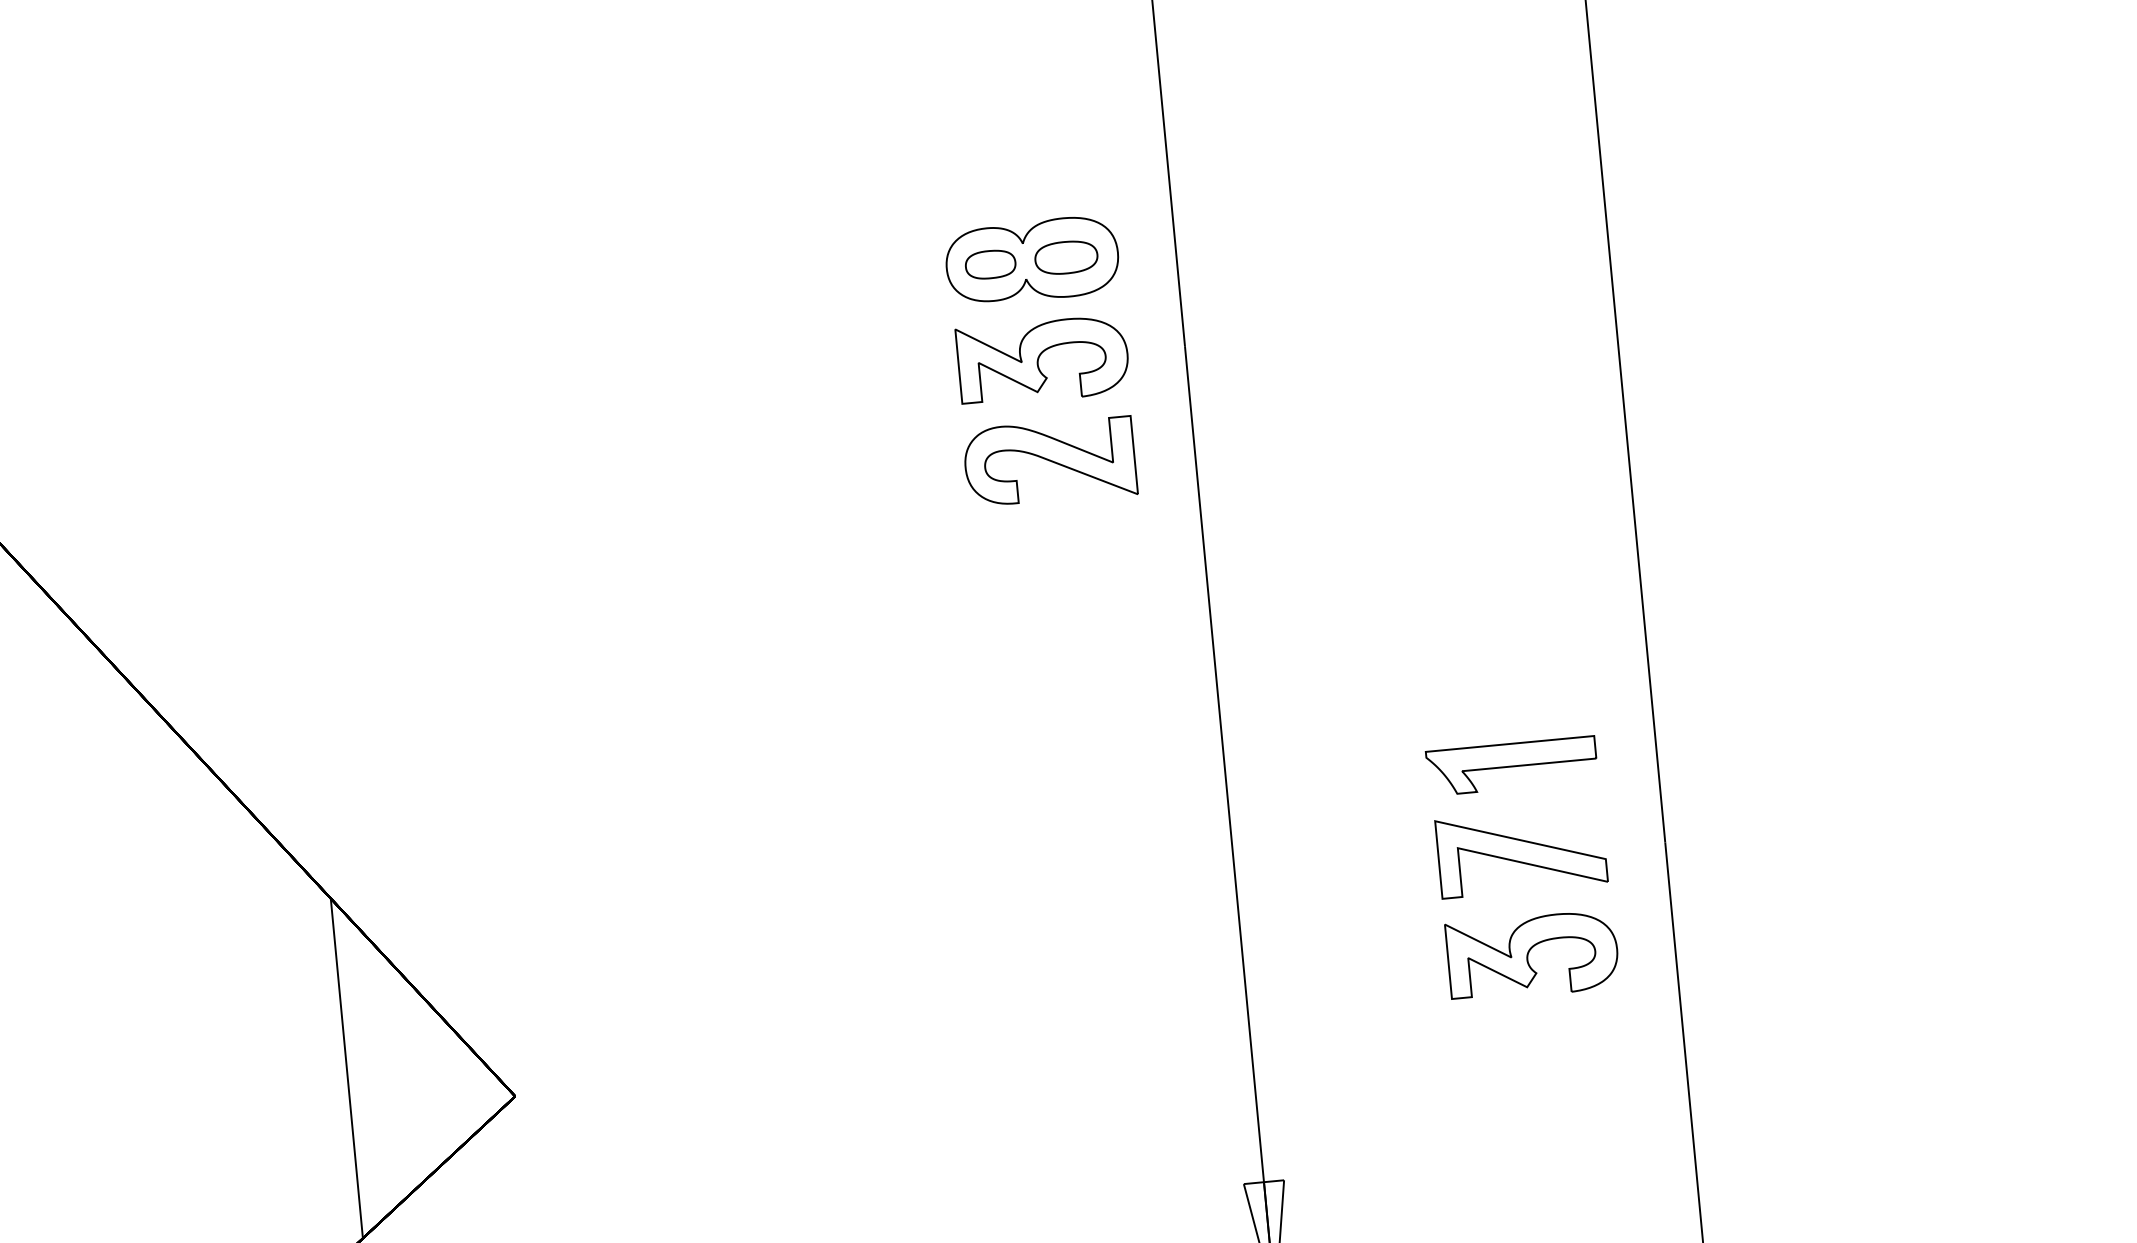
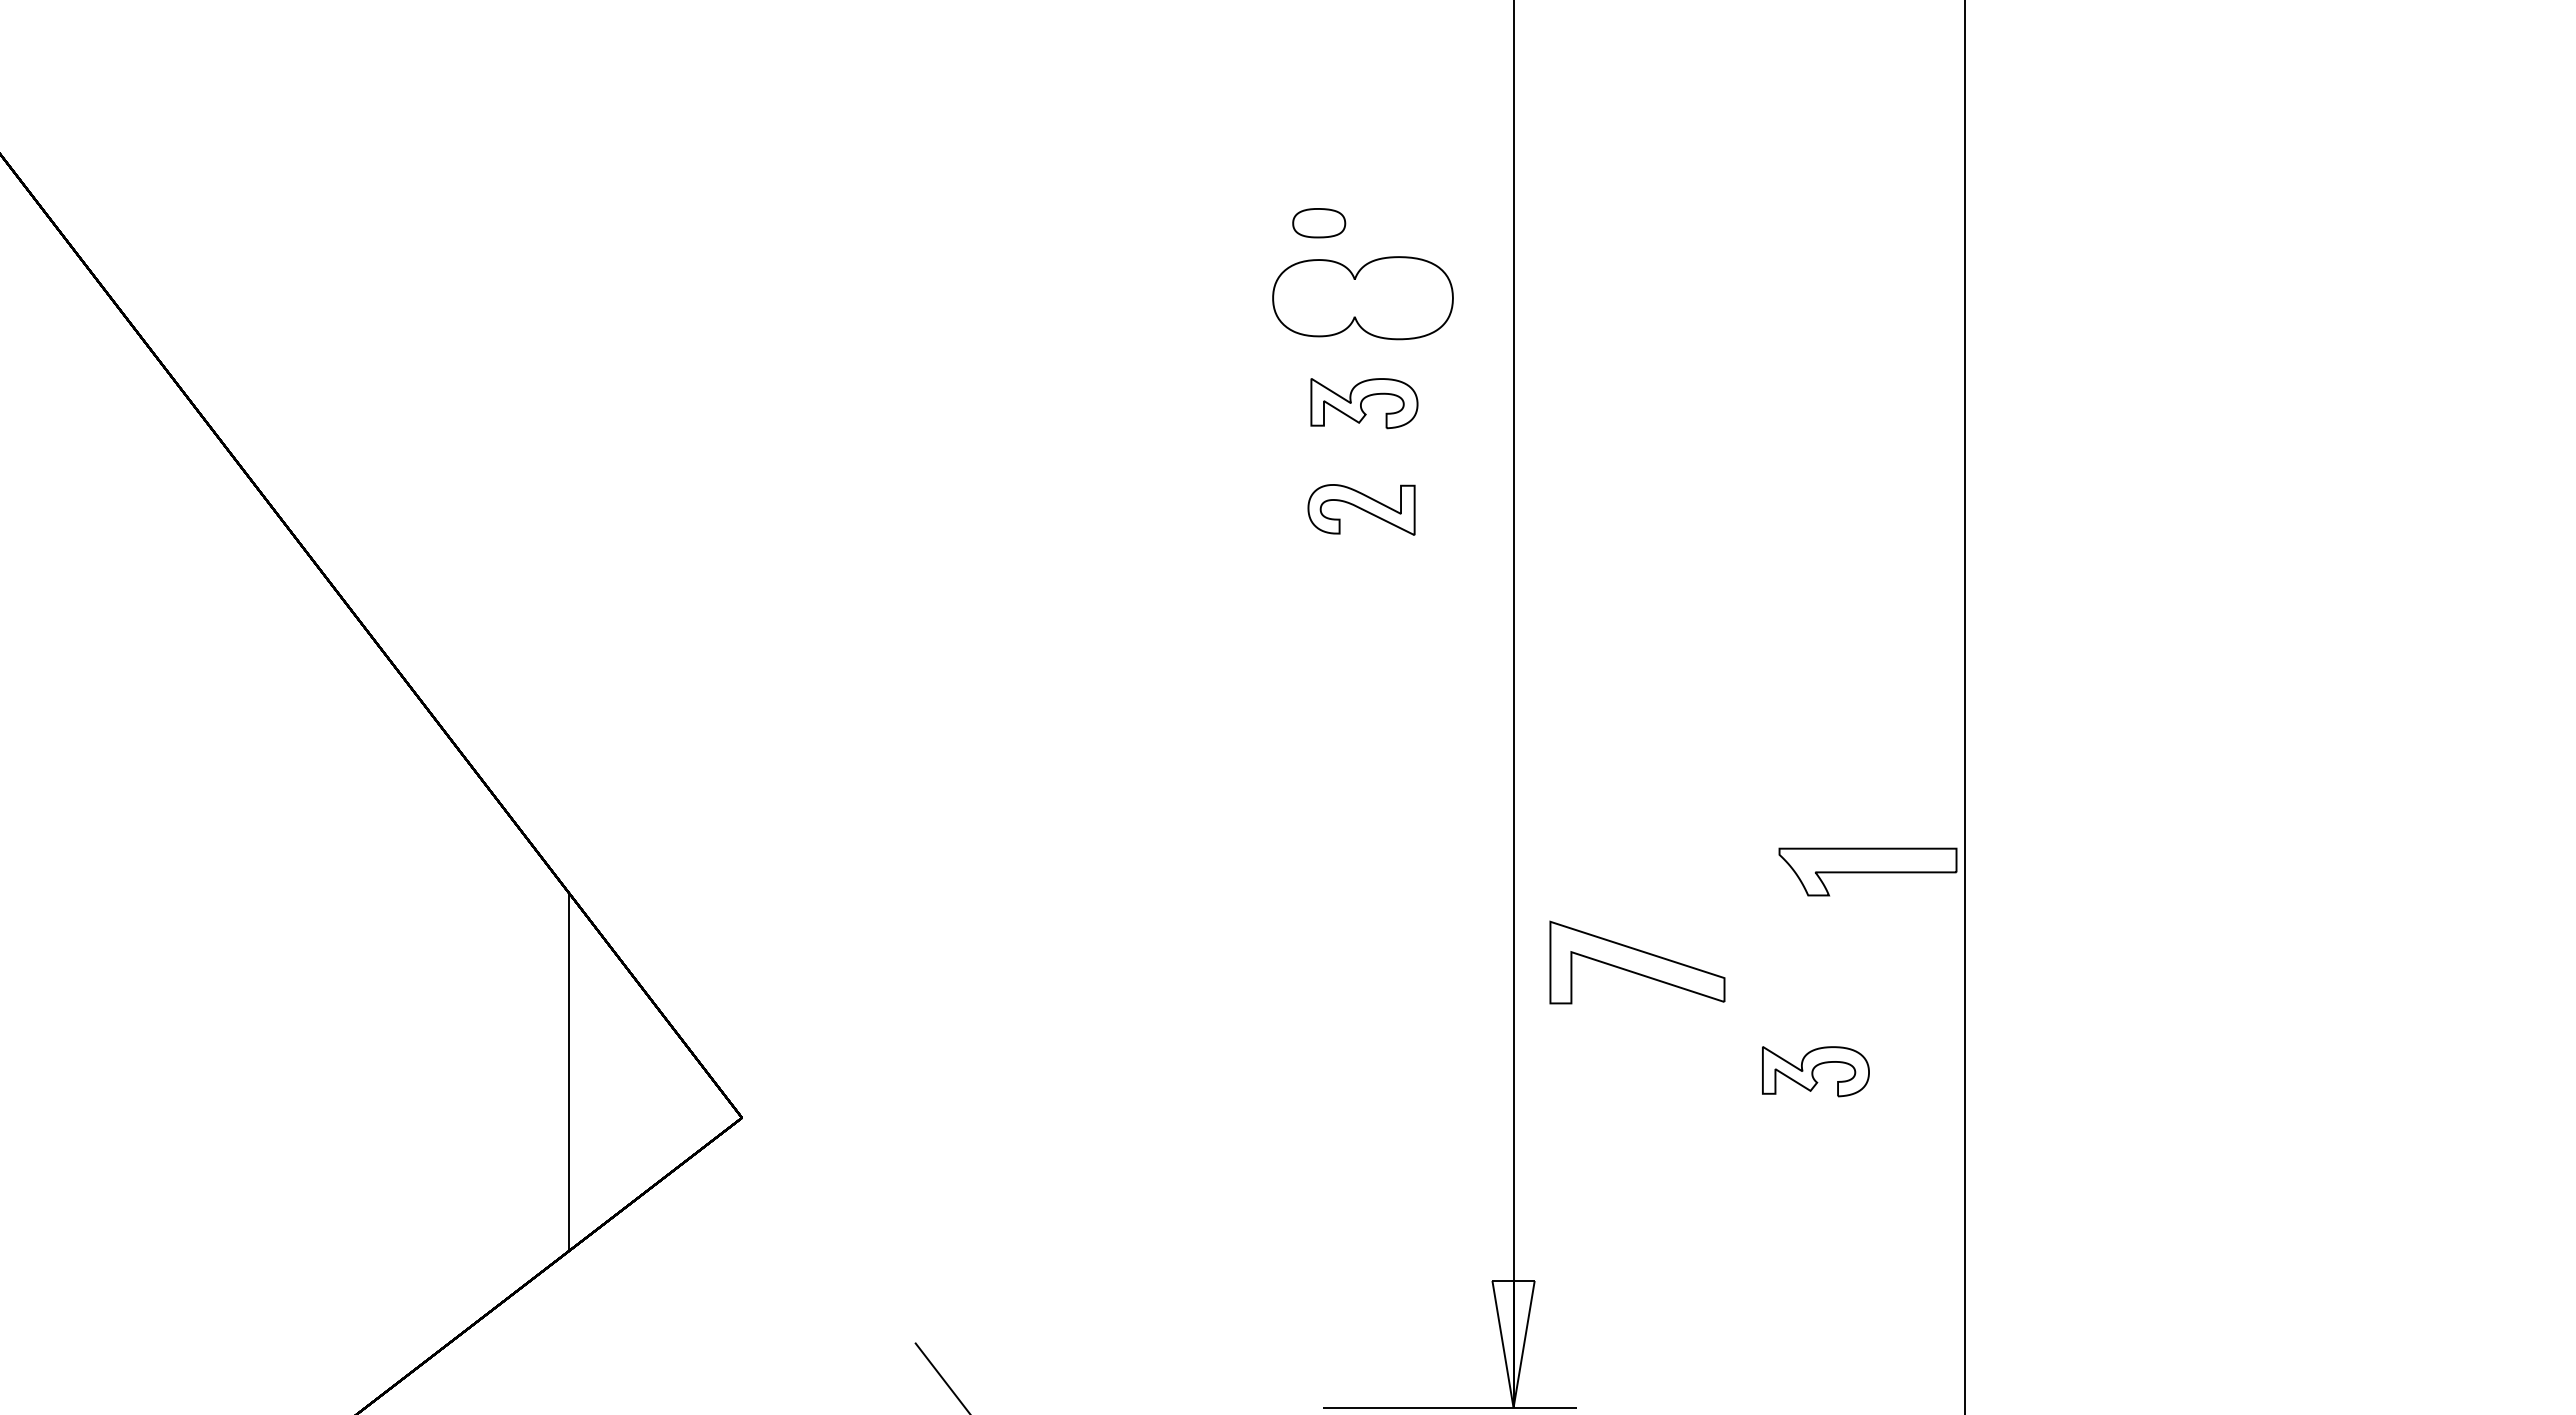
part: (1066, 257) -> (1398, 298), removed
part: (990, 264) -> (1319, 223), moved
part: (1043, 360) -> (1364, 403), size x0.6
part: (1049, 461) -> (1361, 509), size x0.6
part: (1511, 765) -> (1867, 871), moved
part: (1521, 852) -> (1637, 962), moved
part: (1532, 955) -> (1815, 1071), size x0.6

